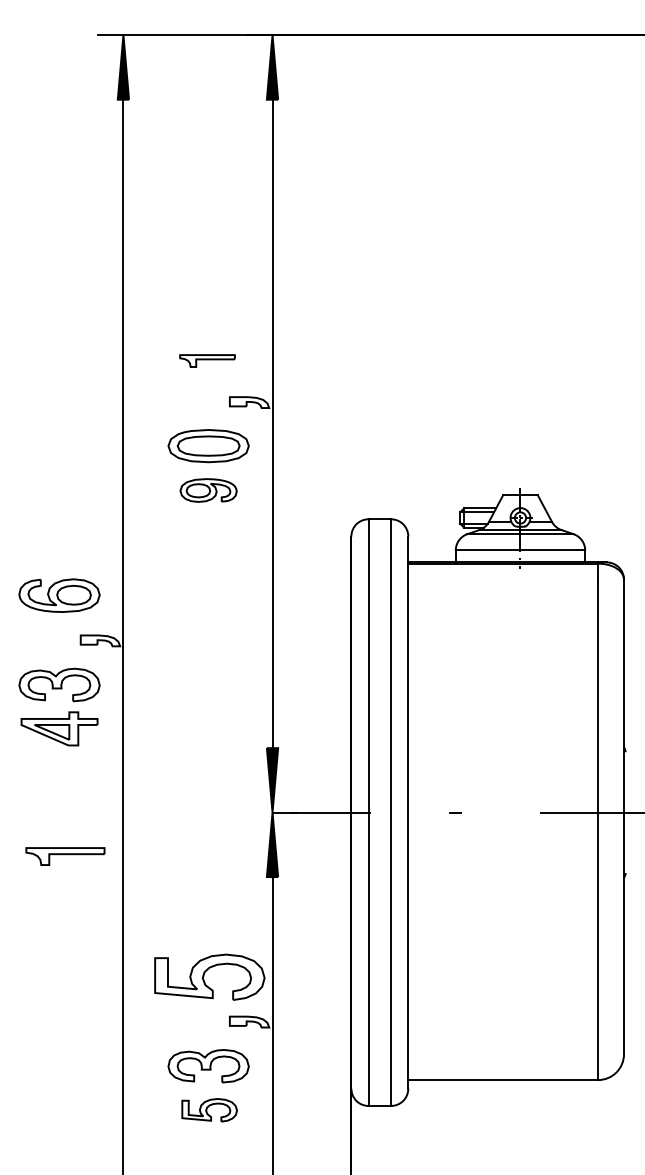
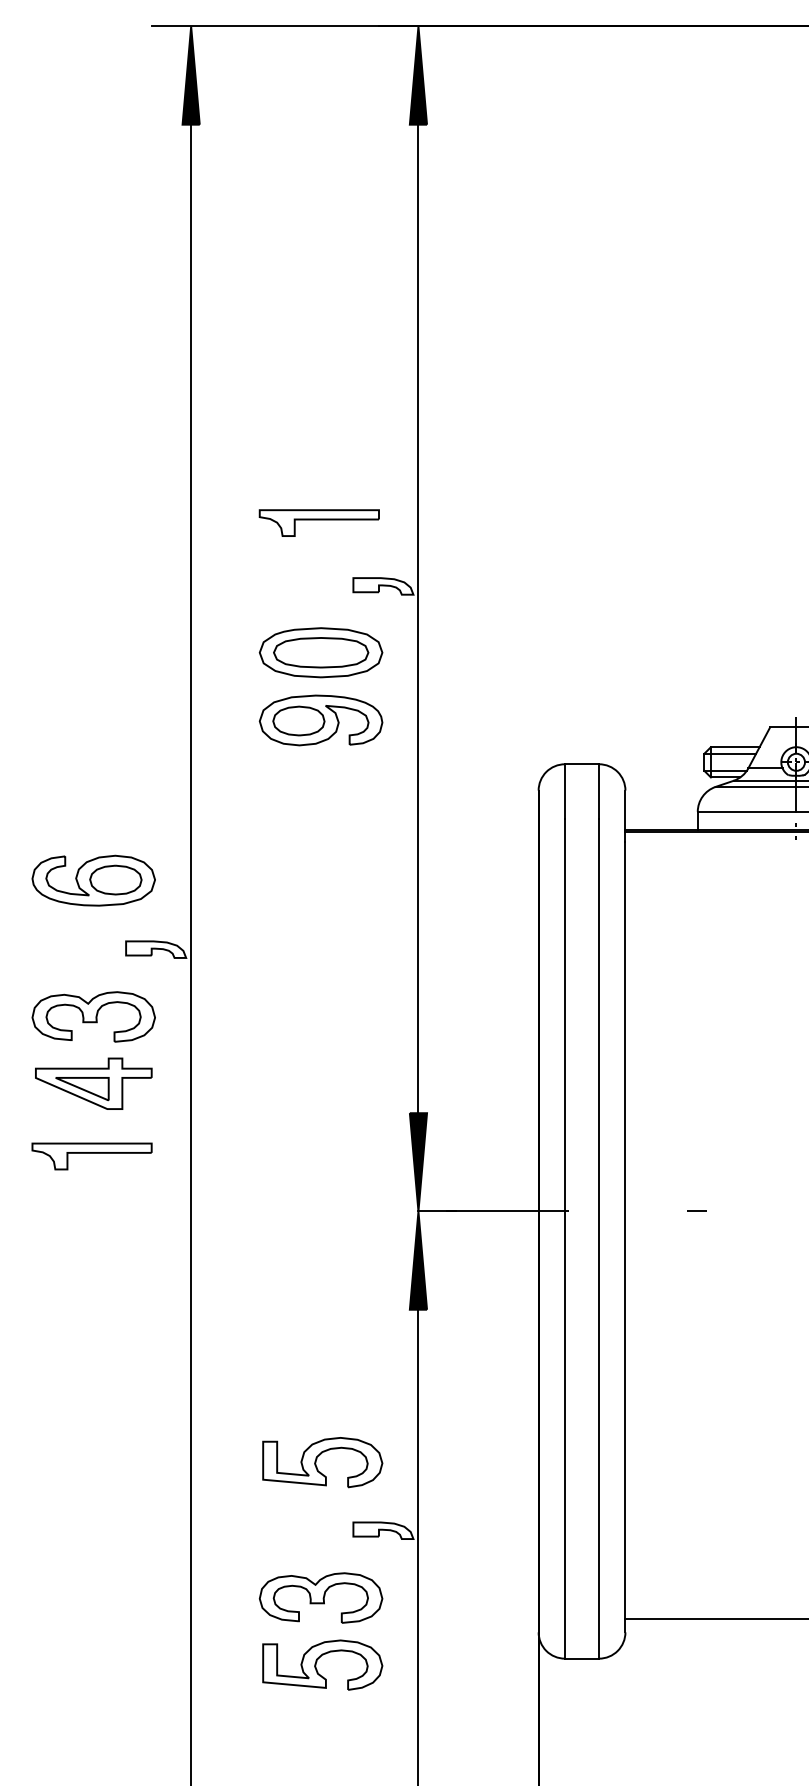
part: (207, 360) -> (319, 522), size x1.43
part: (208, 490) -> (320, 720), size x1.43
part: (65, 856) -> (92, 1156), moved
part: (209, 977) -> (322, 1462), size x0.71
part: (209, 1110) -> (322, 1665), size x1.43

